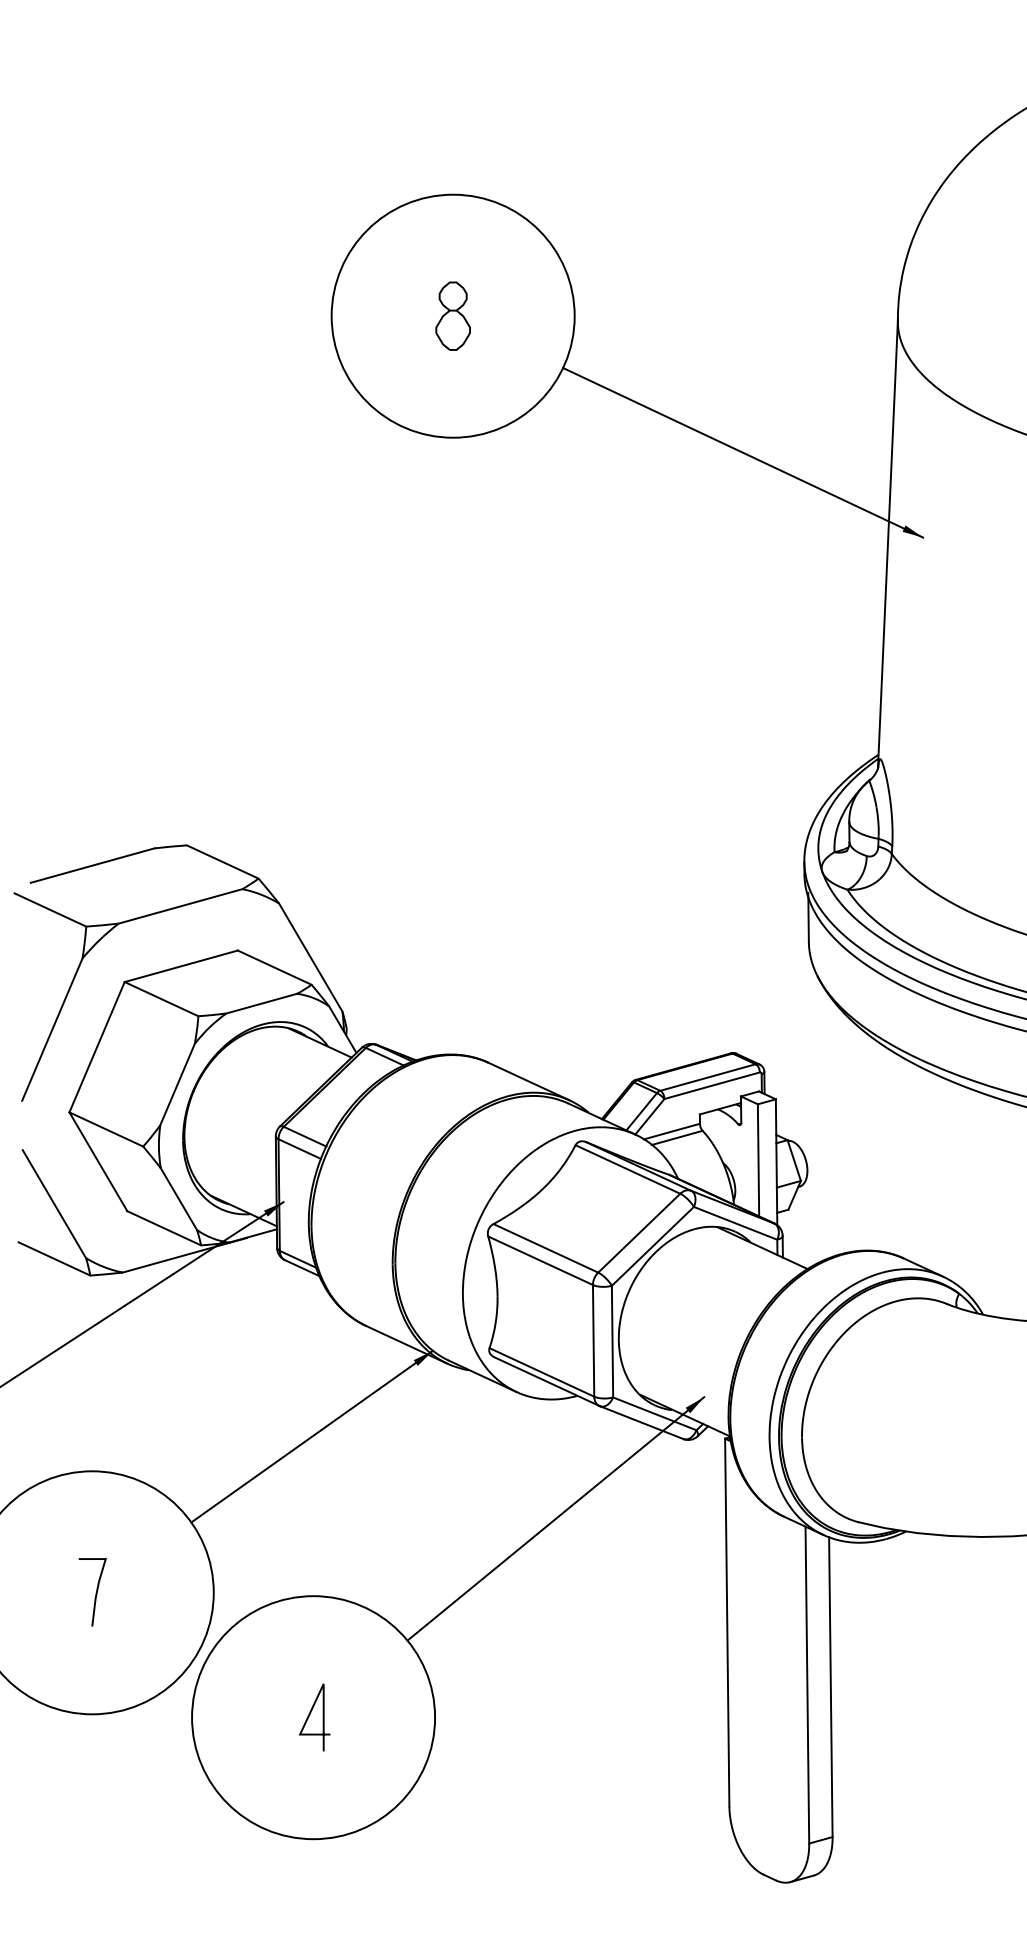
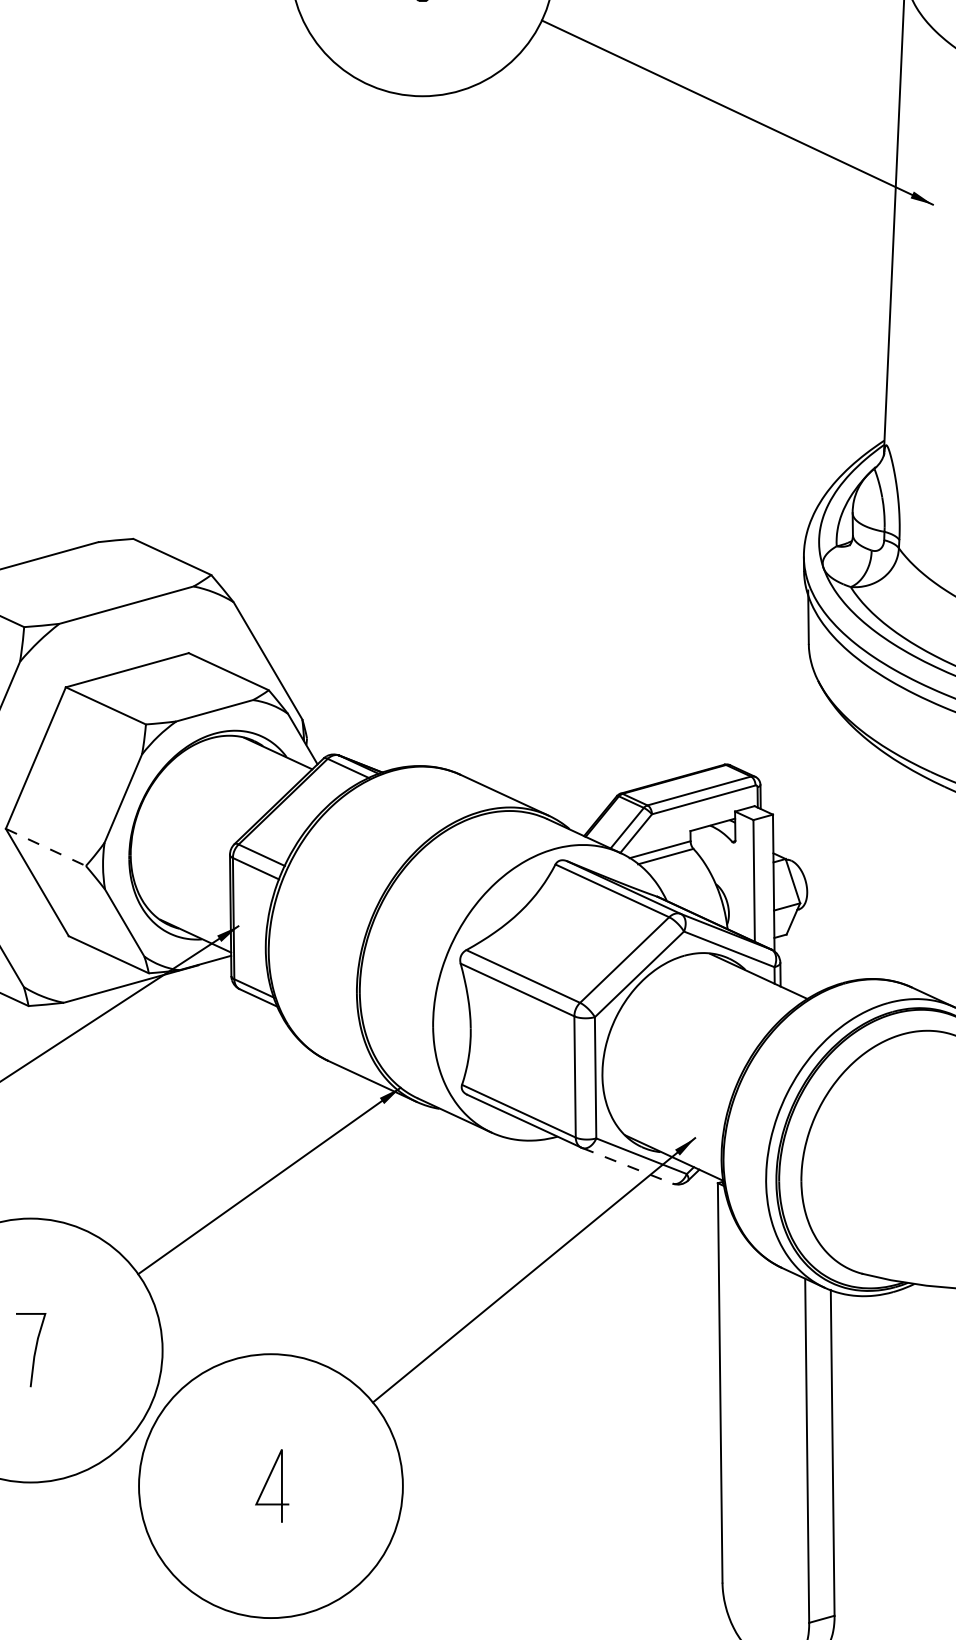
line: (106, 1129) -> (46, 847), solid -> dashed
line: (641, 1422) -> (627, 1165), solid -> dashed

